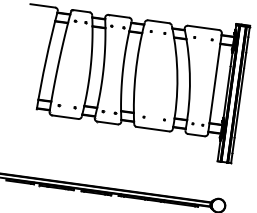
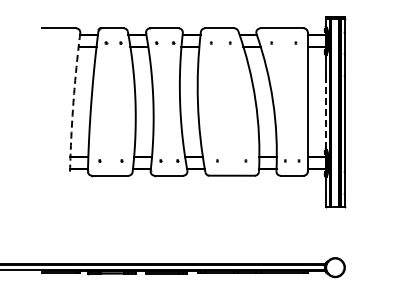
arc: (45, 60) -> (73, 102), solid -> dashed
line: (226, 92) -> (325, 112), solid -> dashed

